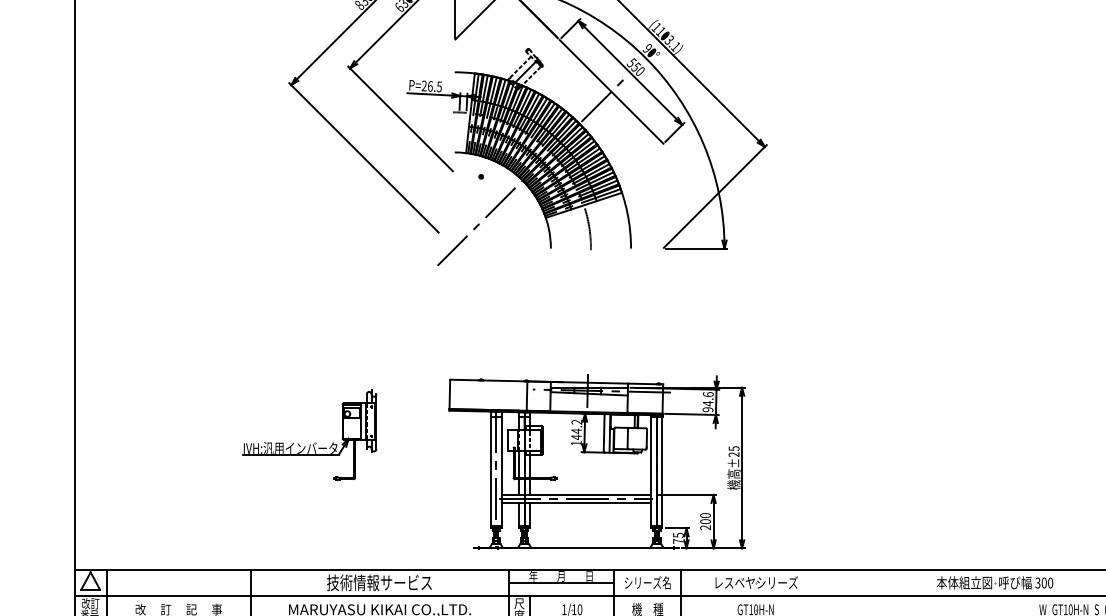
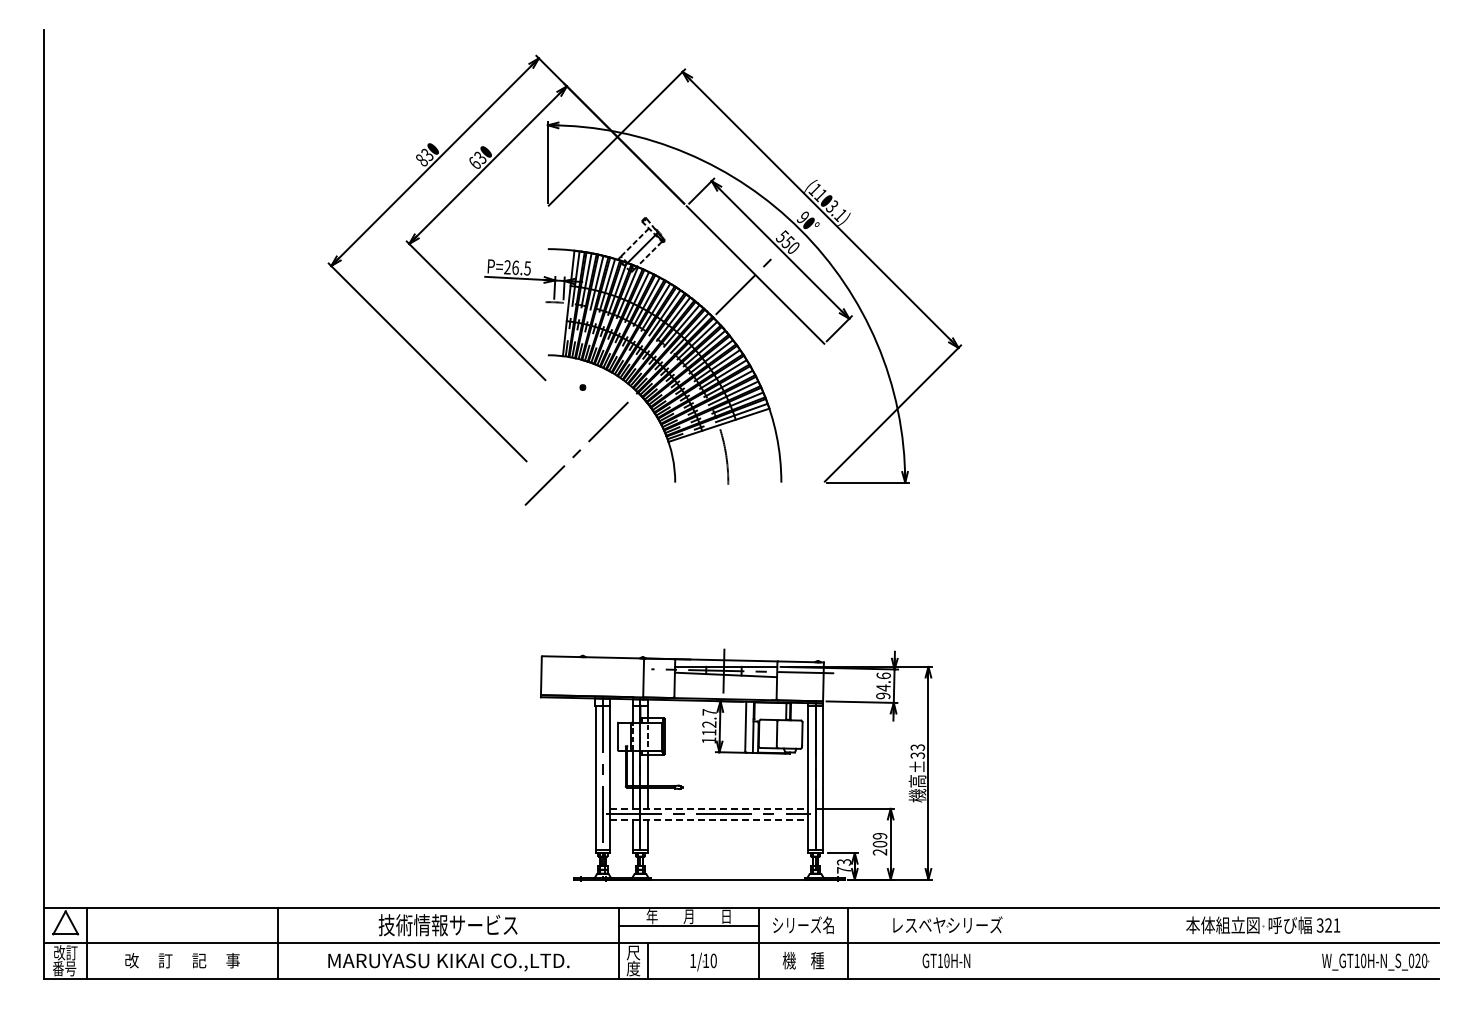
text: (576, 429) -> (709, 722), 144.2 -> 112.7
part: (310, 444) -> (356, 741), removed
text: (733, 451) -> (917, 751), ±25 -> ±33
line: (576, 494) -> (709, 808), solid -> dashed
line: (576, 502) -> (709, 819), solid -> dashed
text: (705, 515) -> (880, 836), 200 -> 209
text: (677, 535) -> (843, 862), 75 -> 73
text: (1047, 583) -> (1332, 925), 300 -> 321

